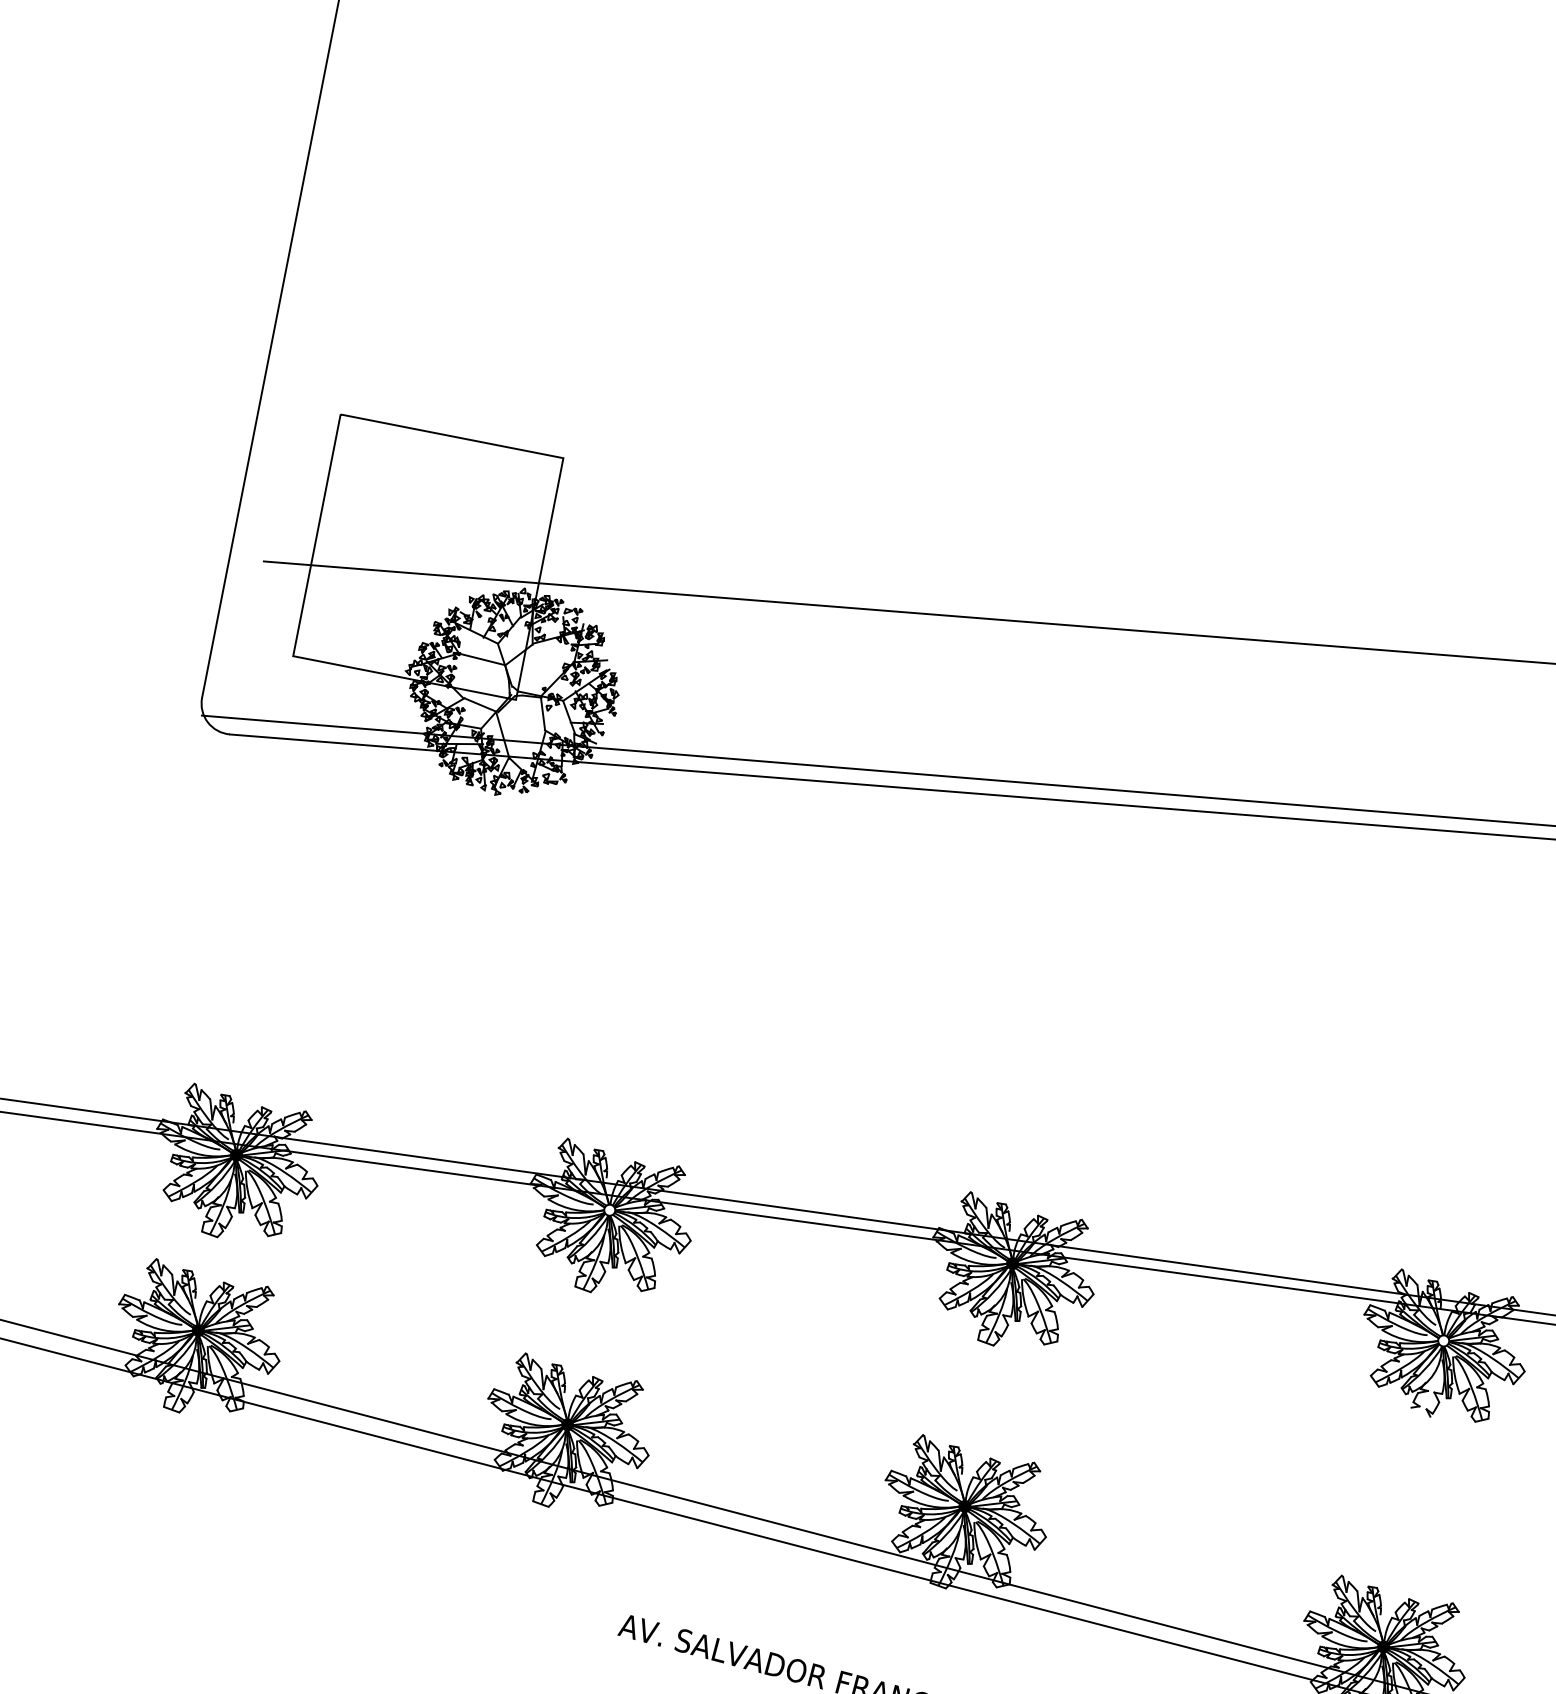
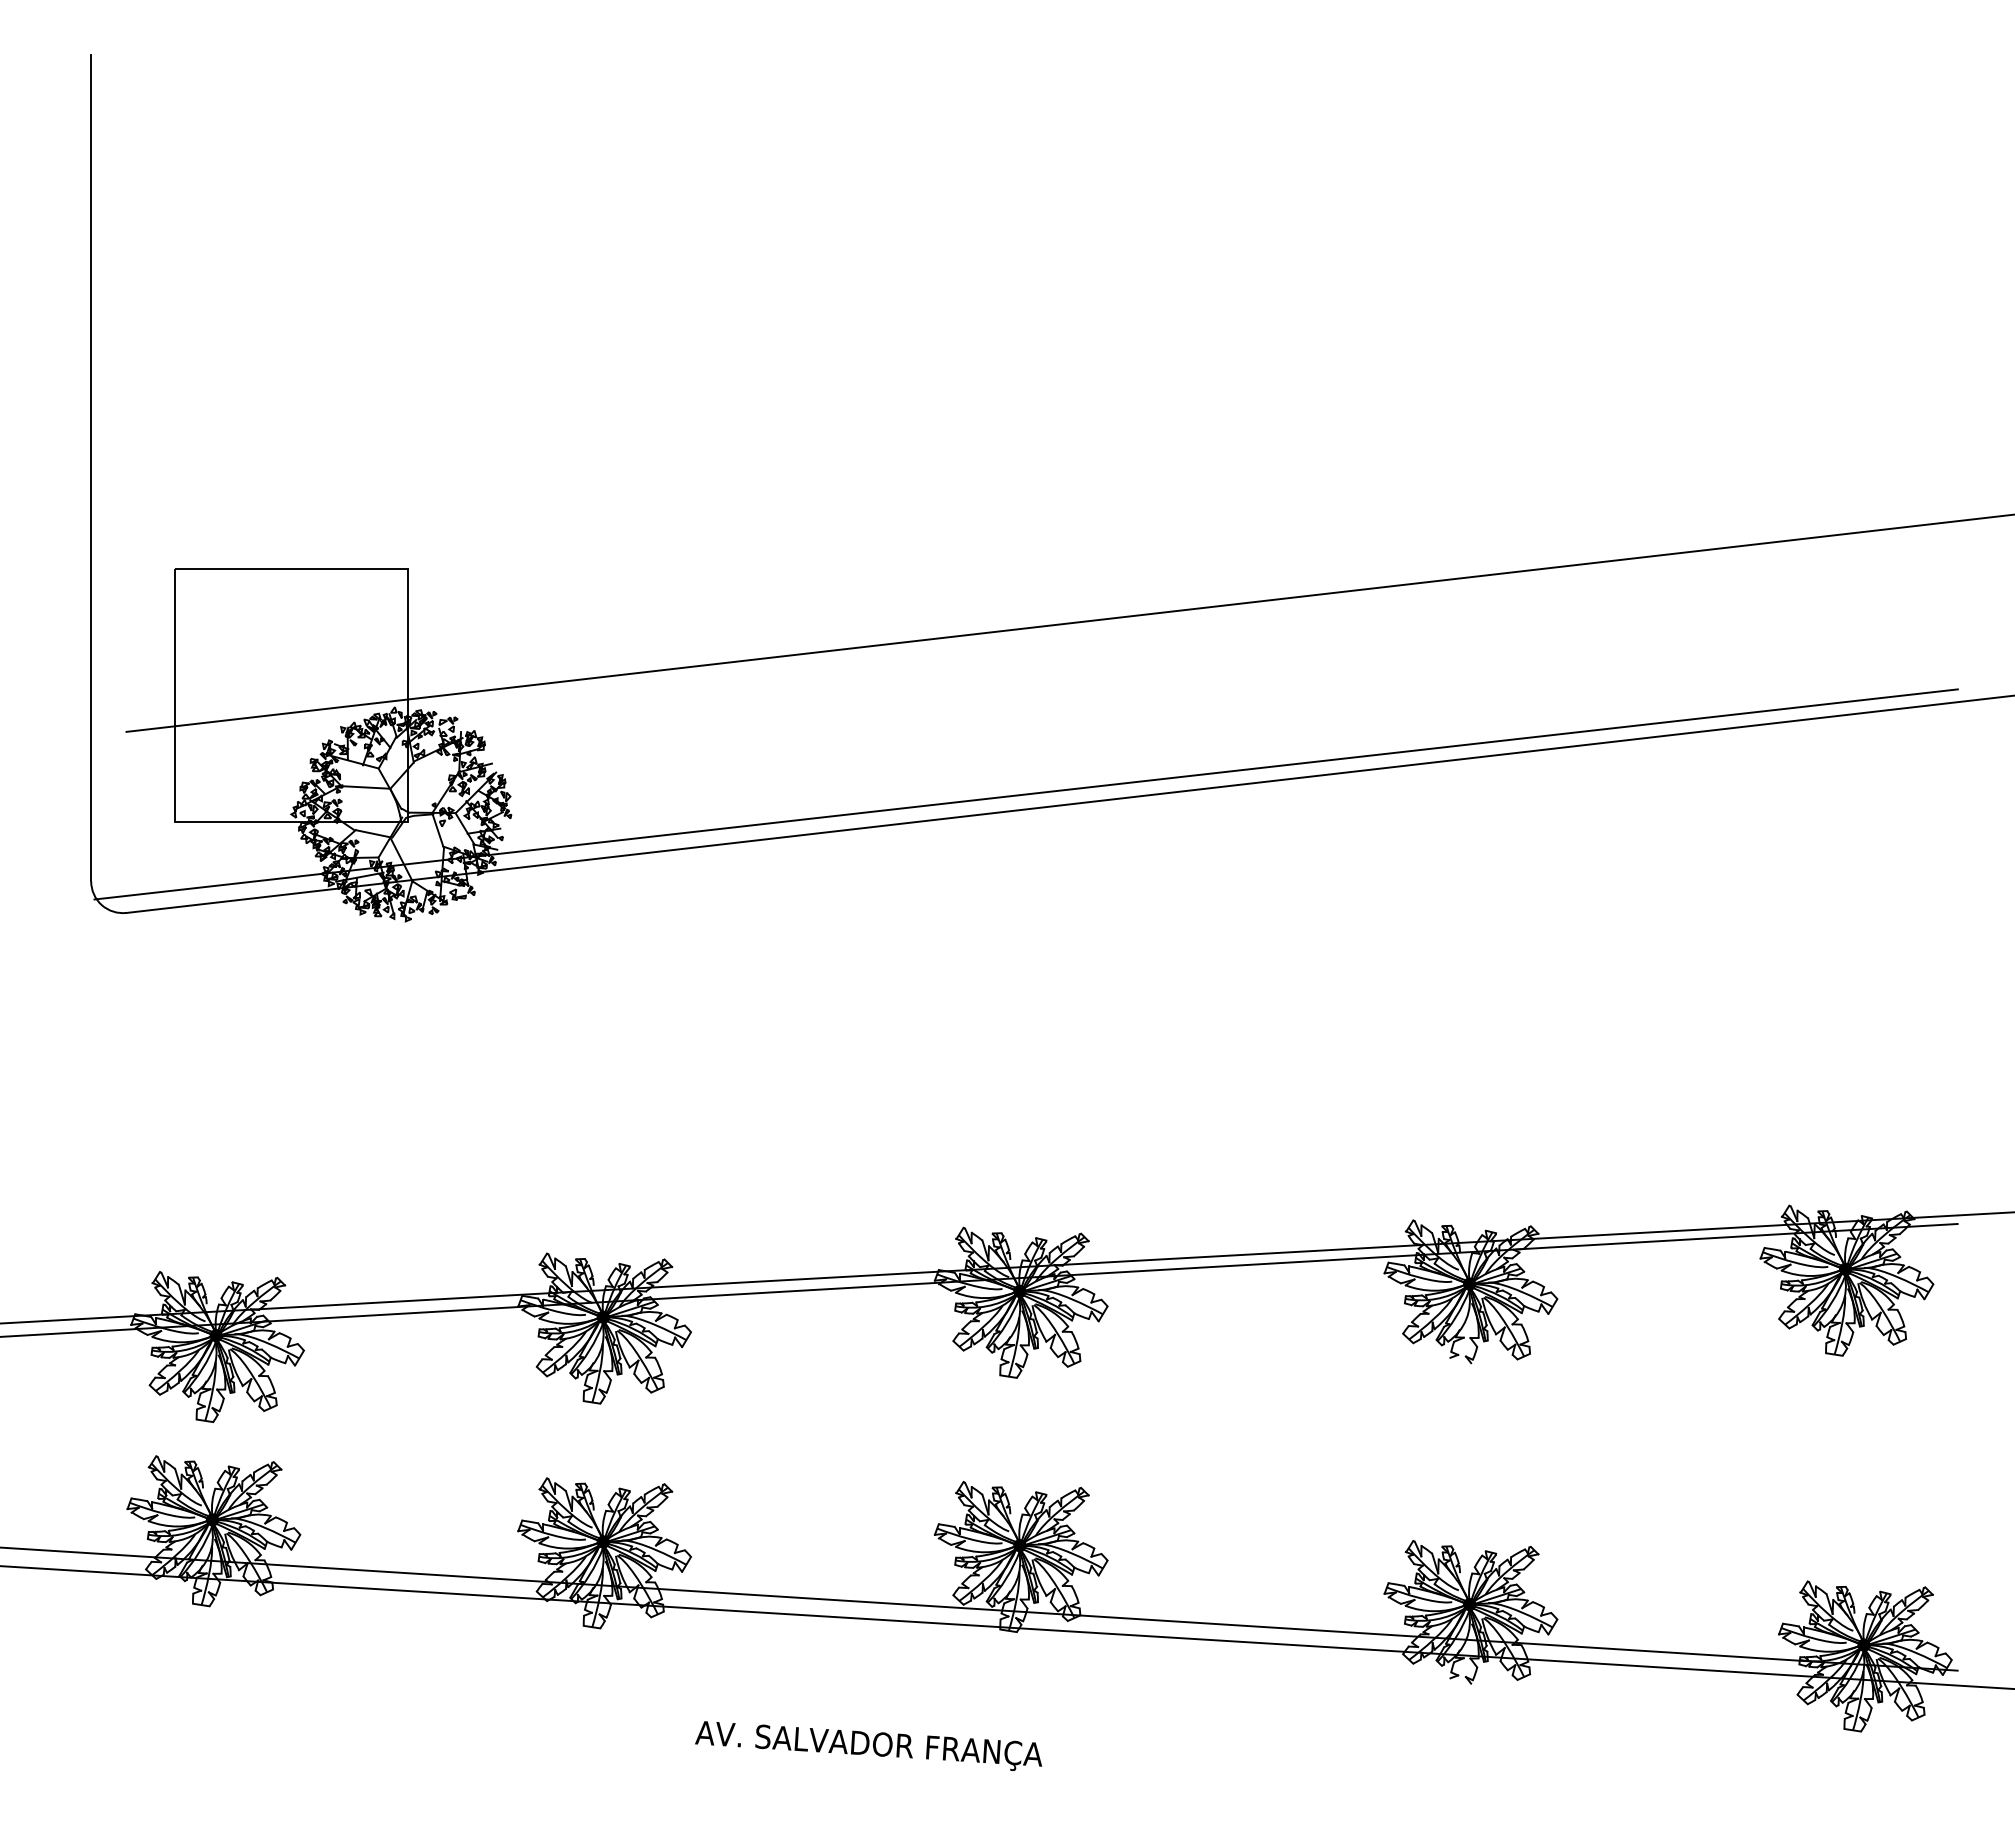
fill: (609, 1210) -> (603, 1317), added
fill: (1443, 1340) -> (1469, 1283), added

